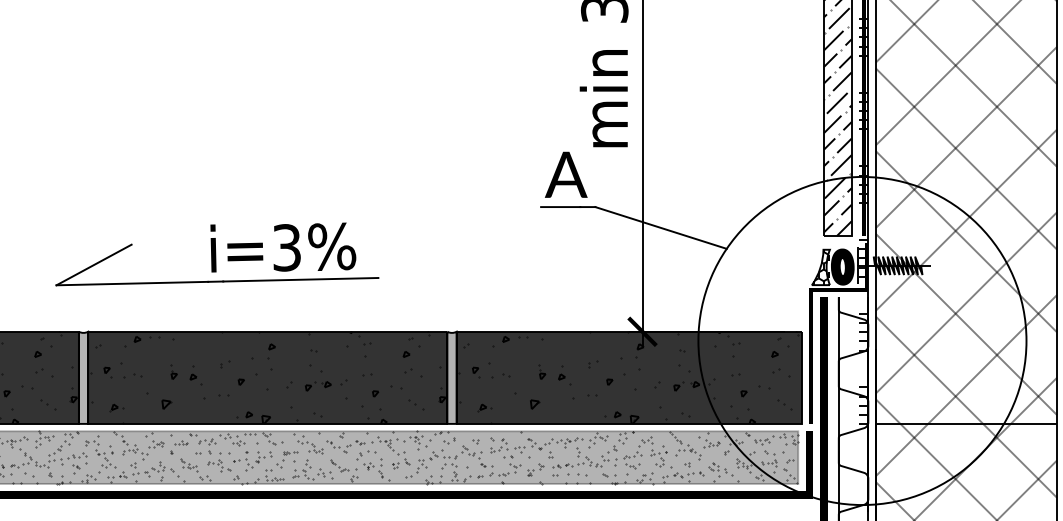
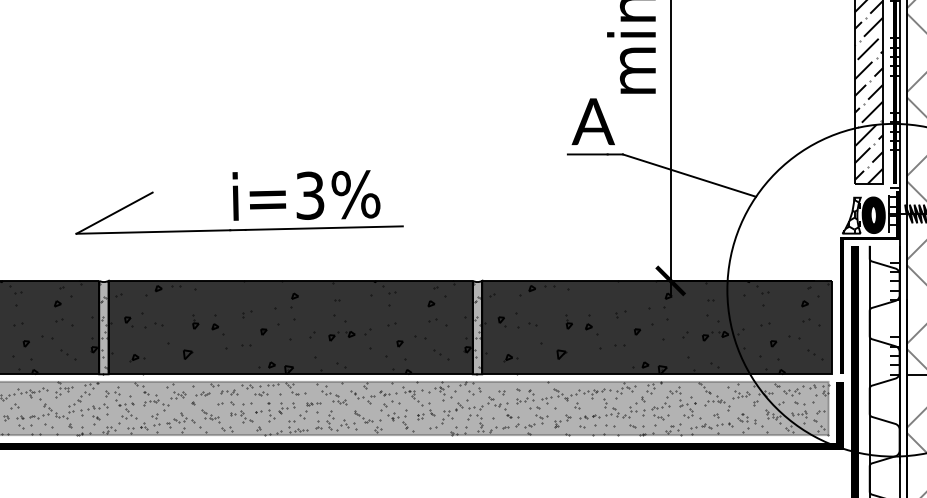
hatch: (82, 378) -> (102, 328), added
hatch: (451, 378) -> (477, 328), added

